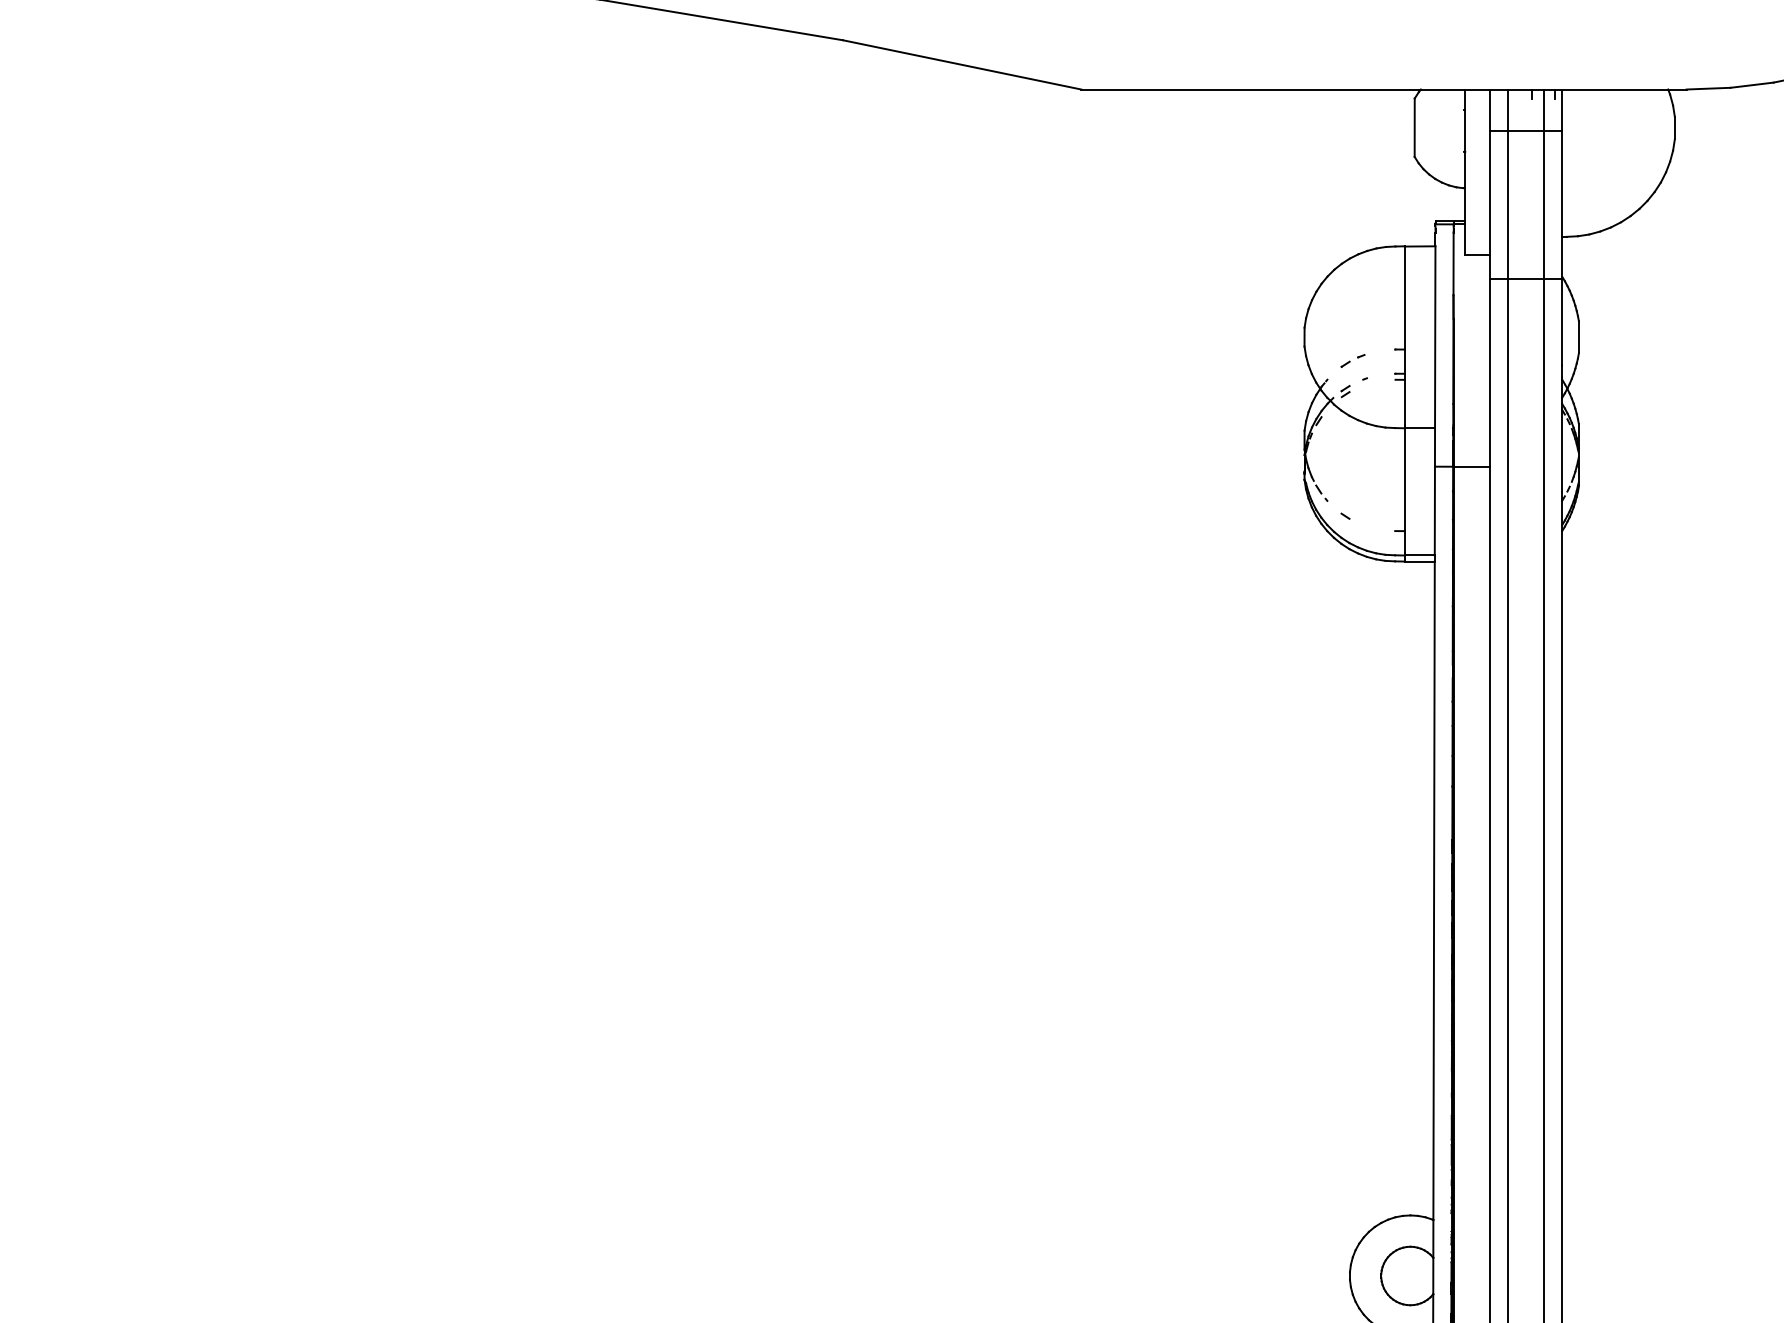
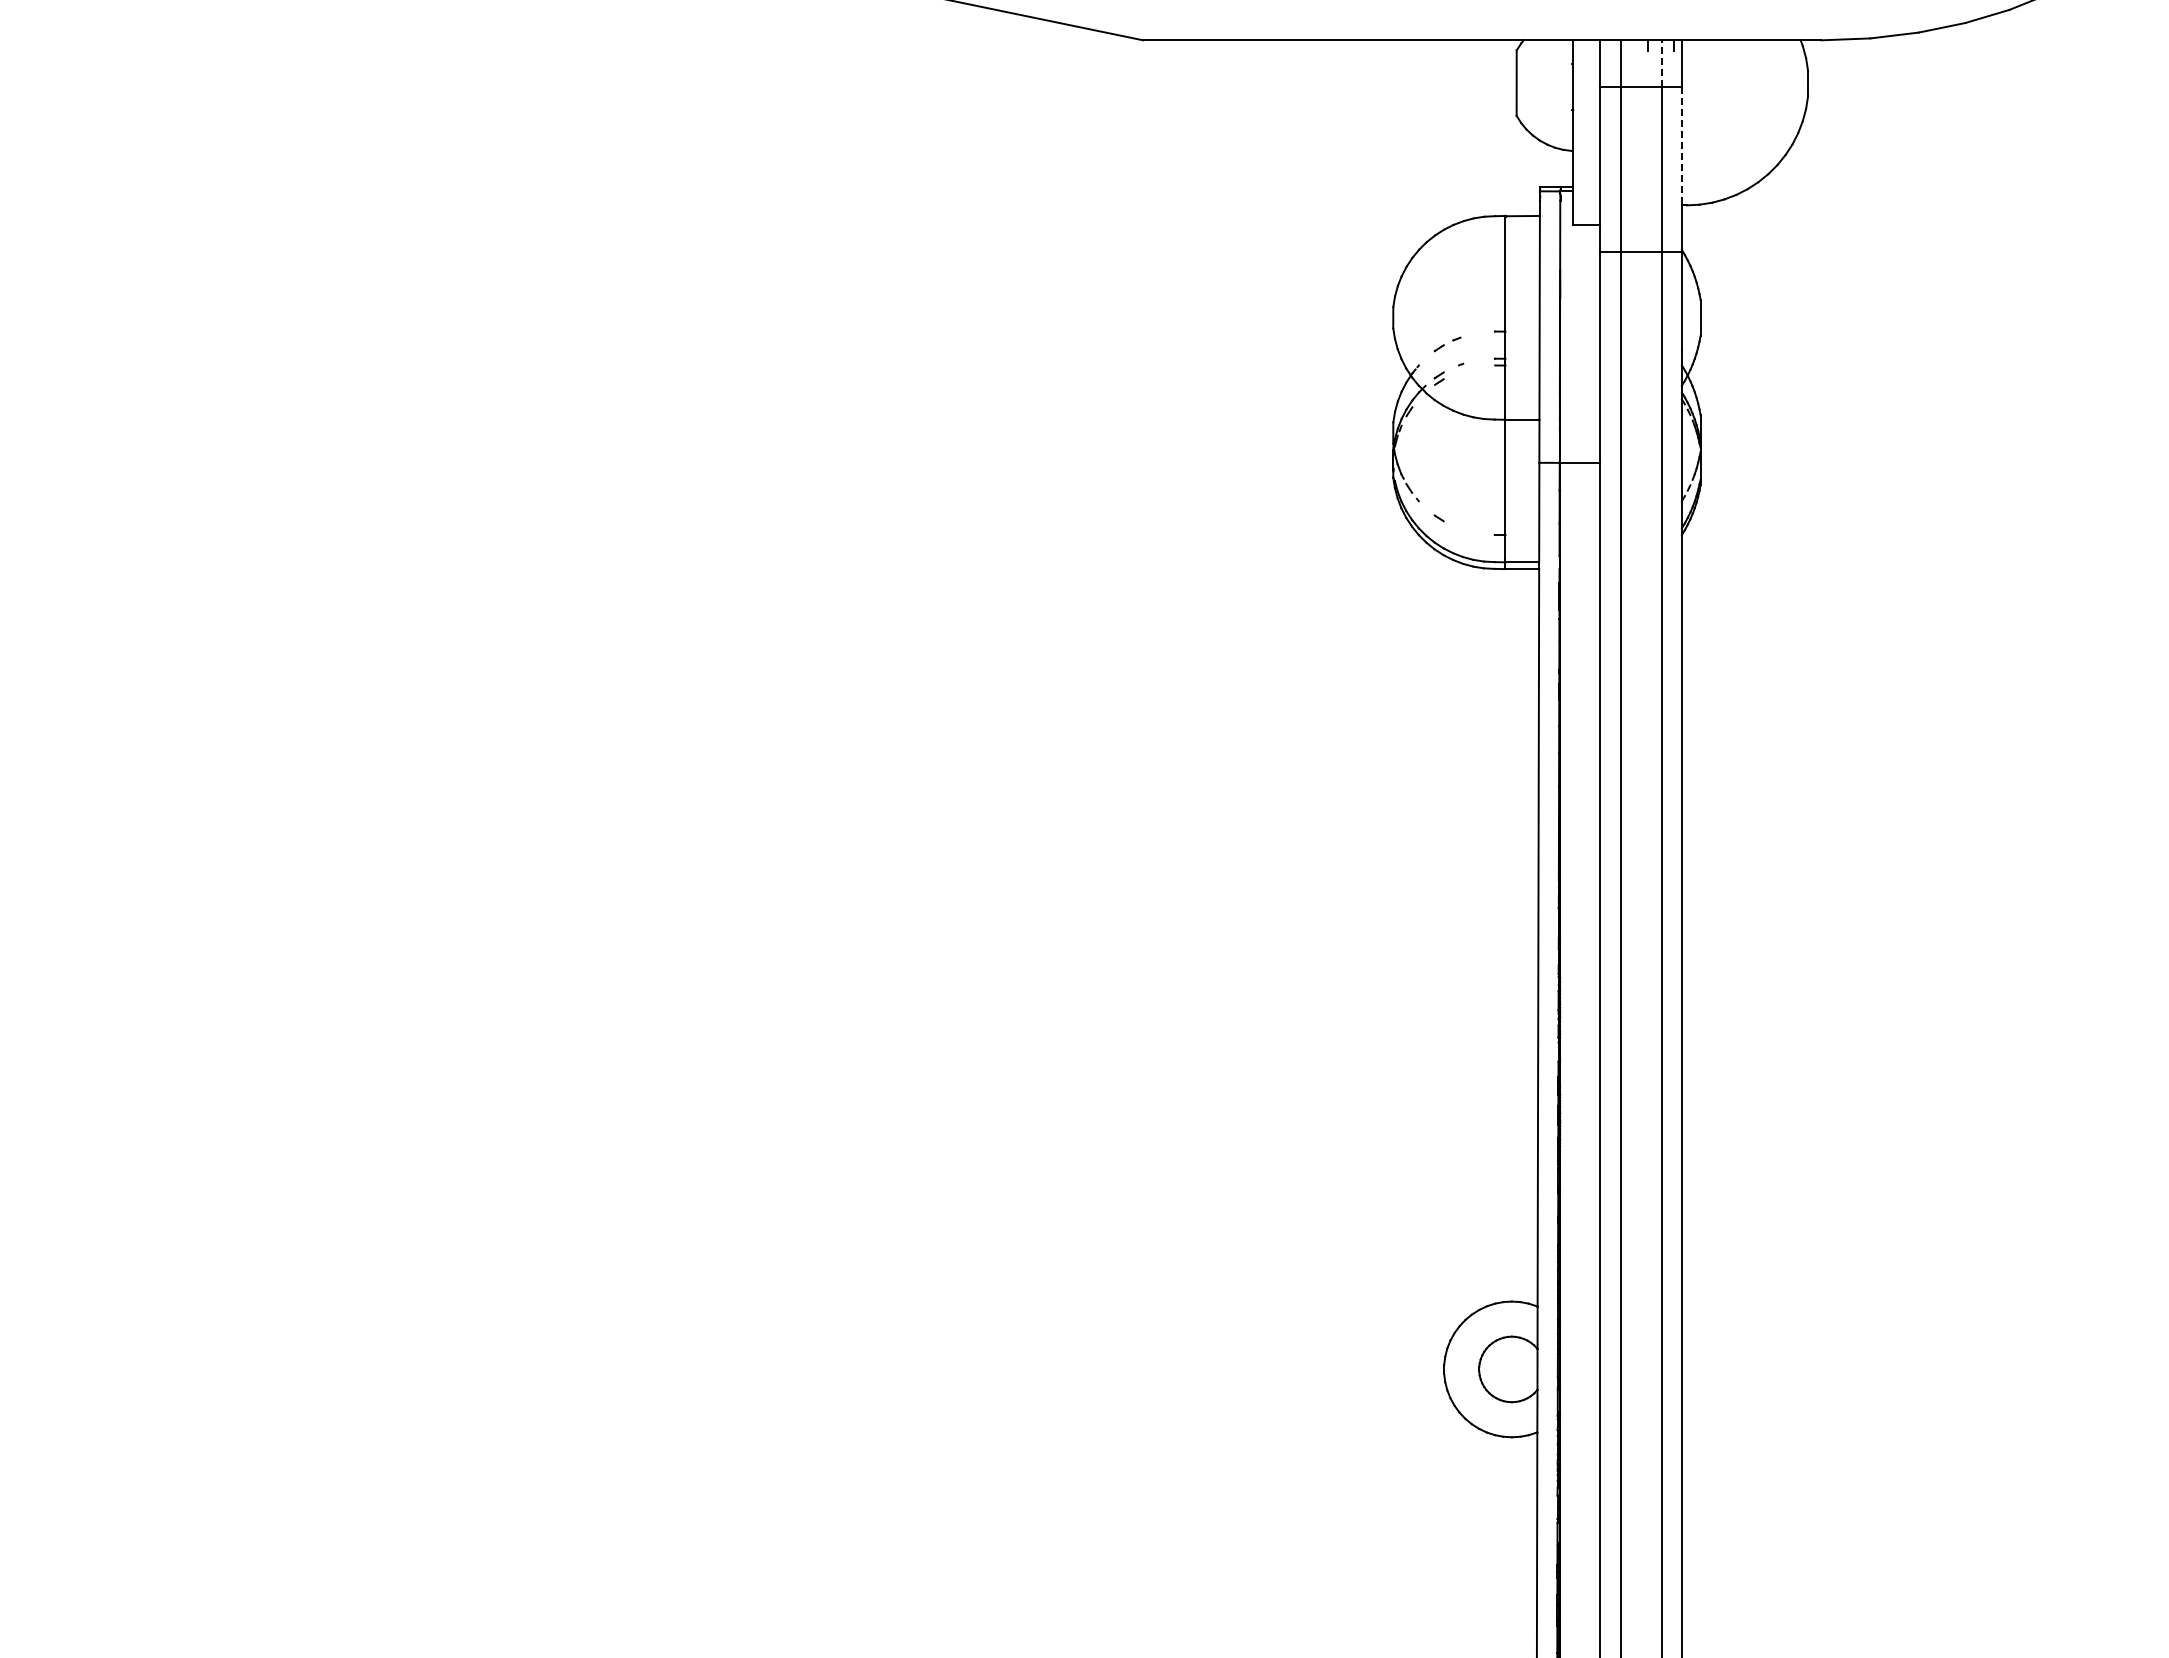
line: (1543, 110) -> (1661, 63), solid -> dashed
line: (1561, 184) -> (1681, 146), solid -> dashed

